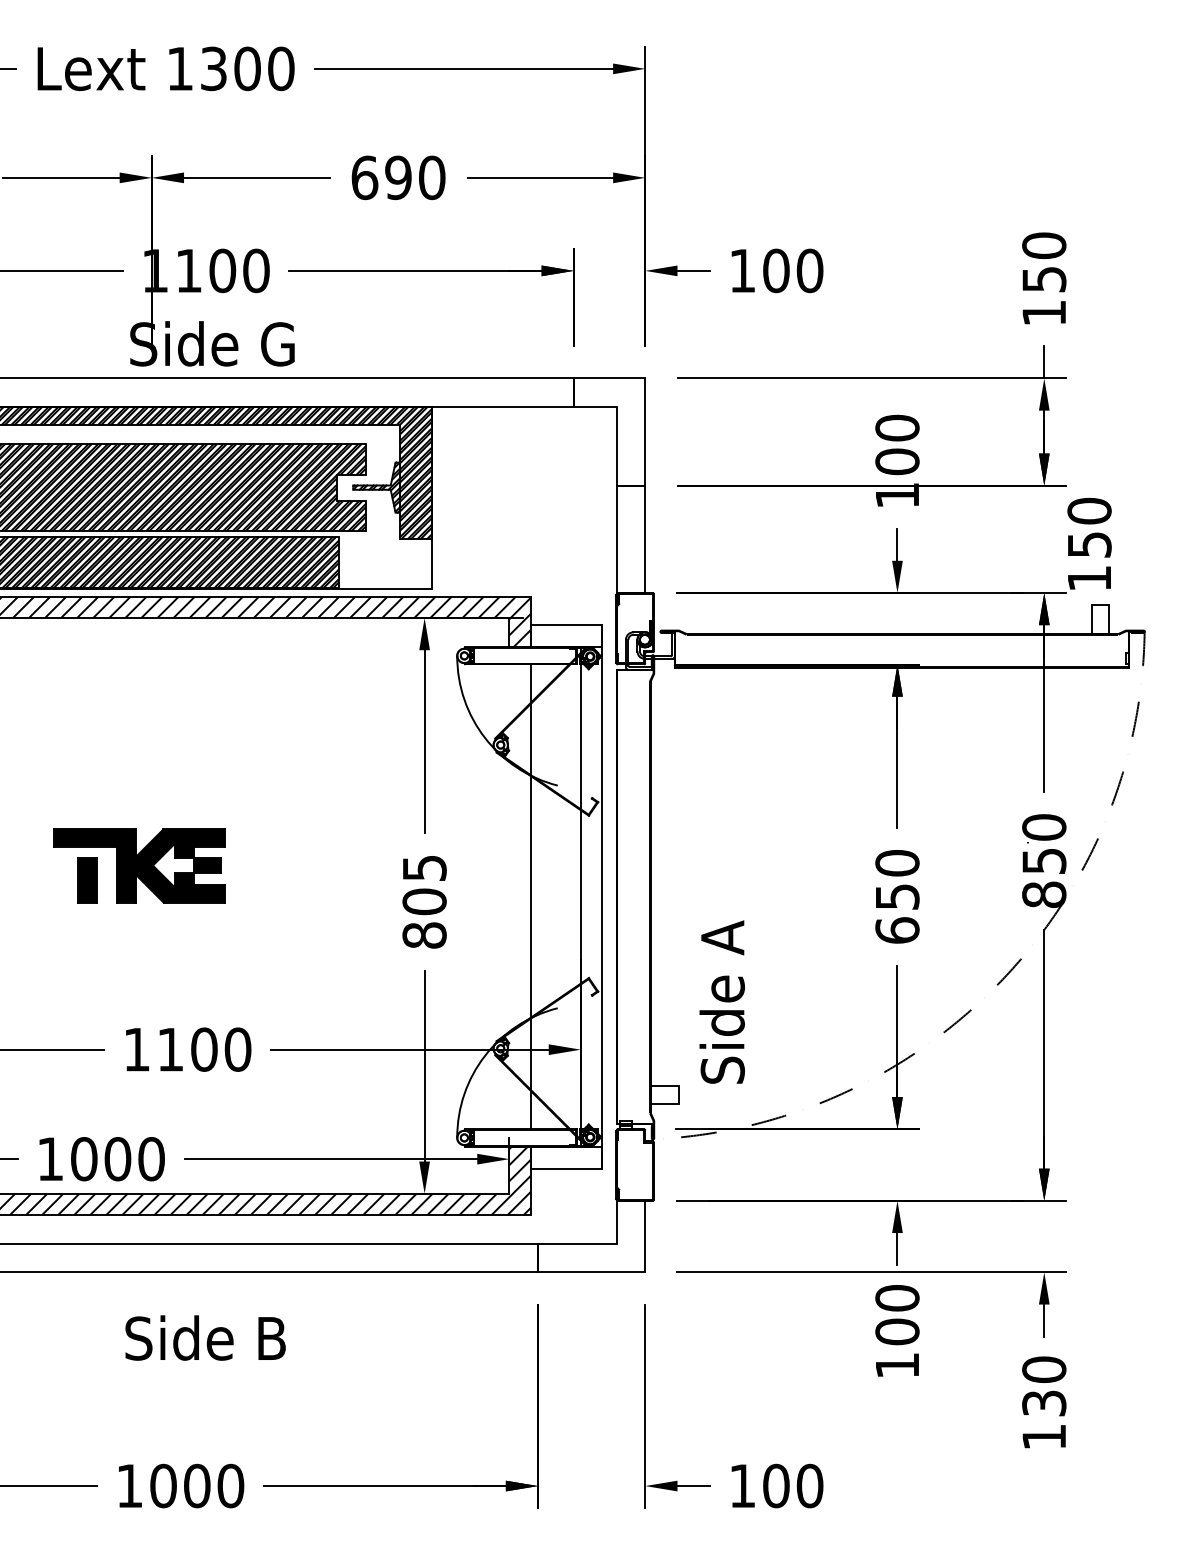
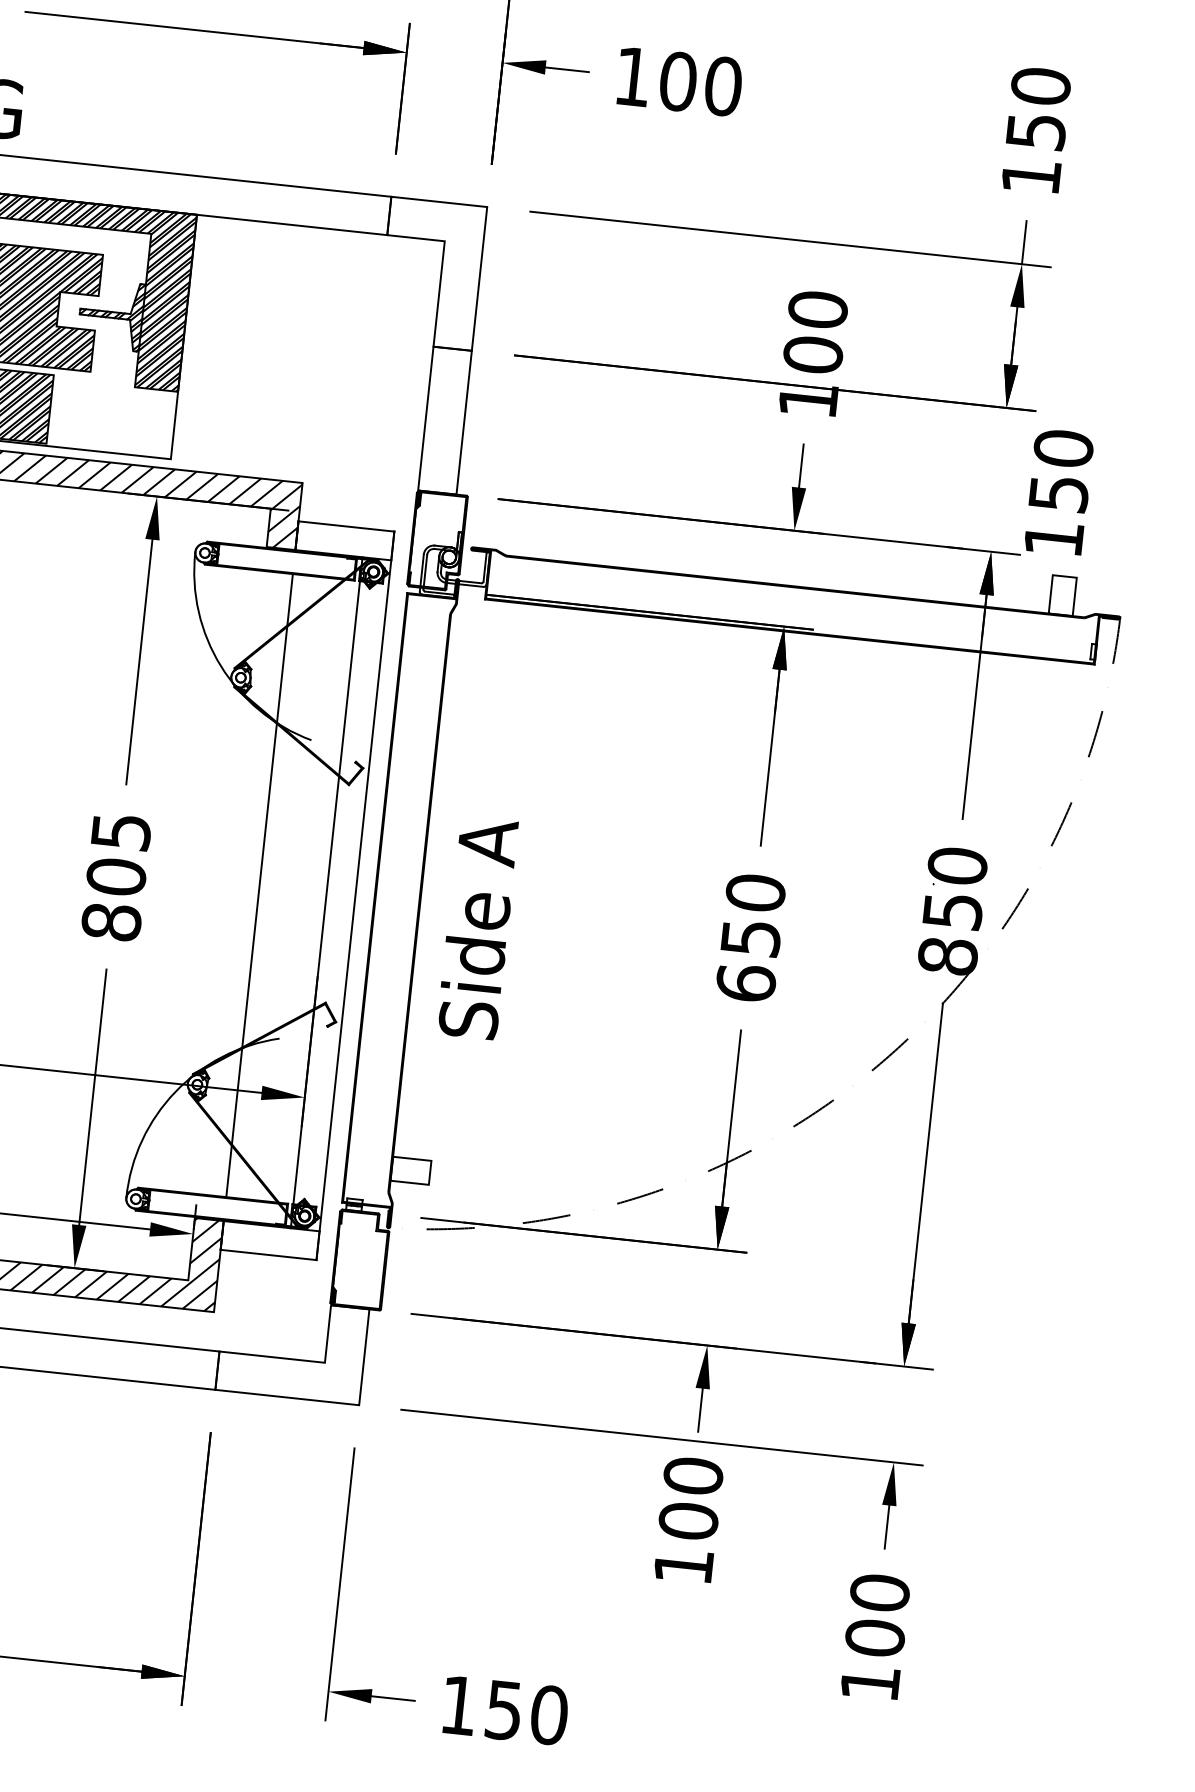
text: (721, 1001) -> (476, 927), moved
text: (1044, 1403) -> (875, 1638), 130 -> 100
text: (776, 1485) -> (504, 1709), 100 -> 150

